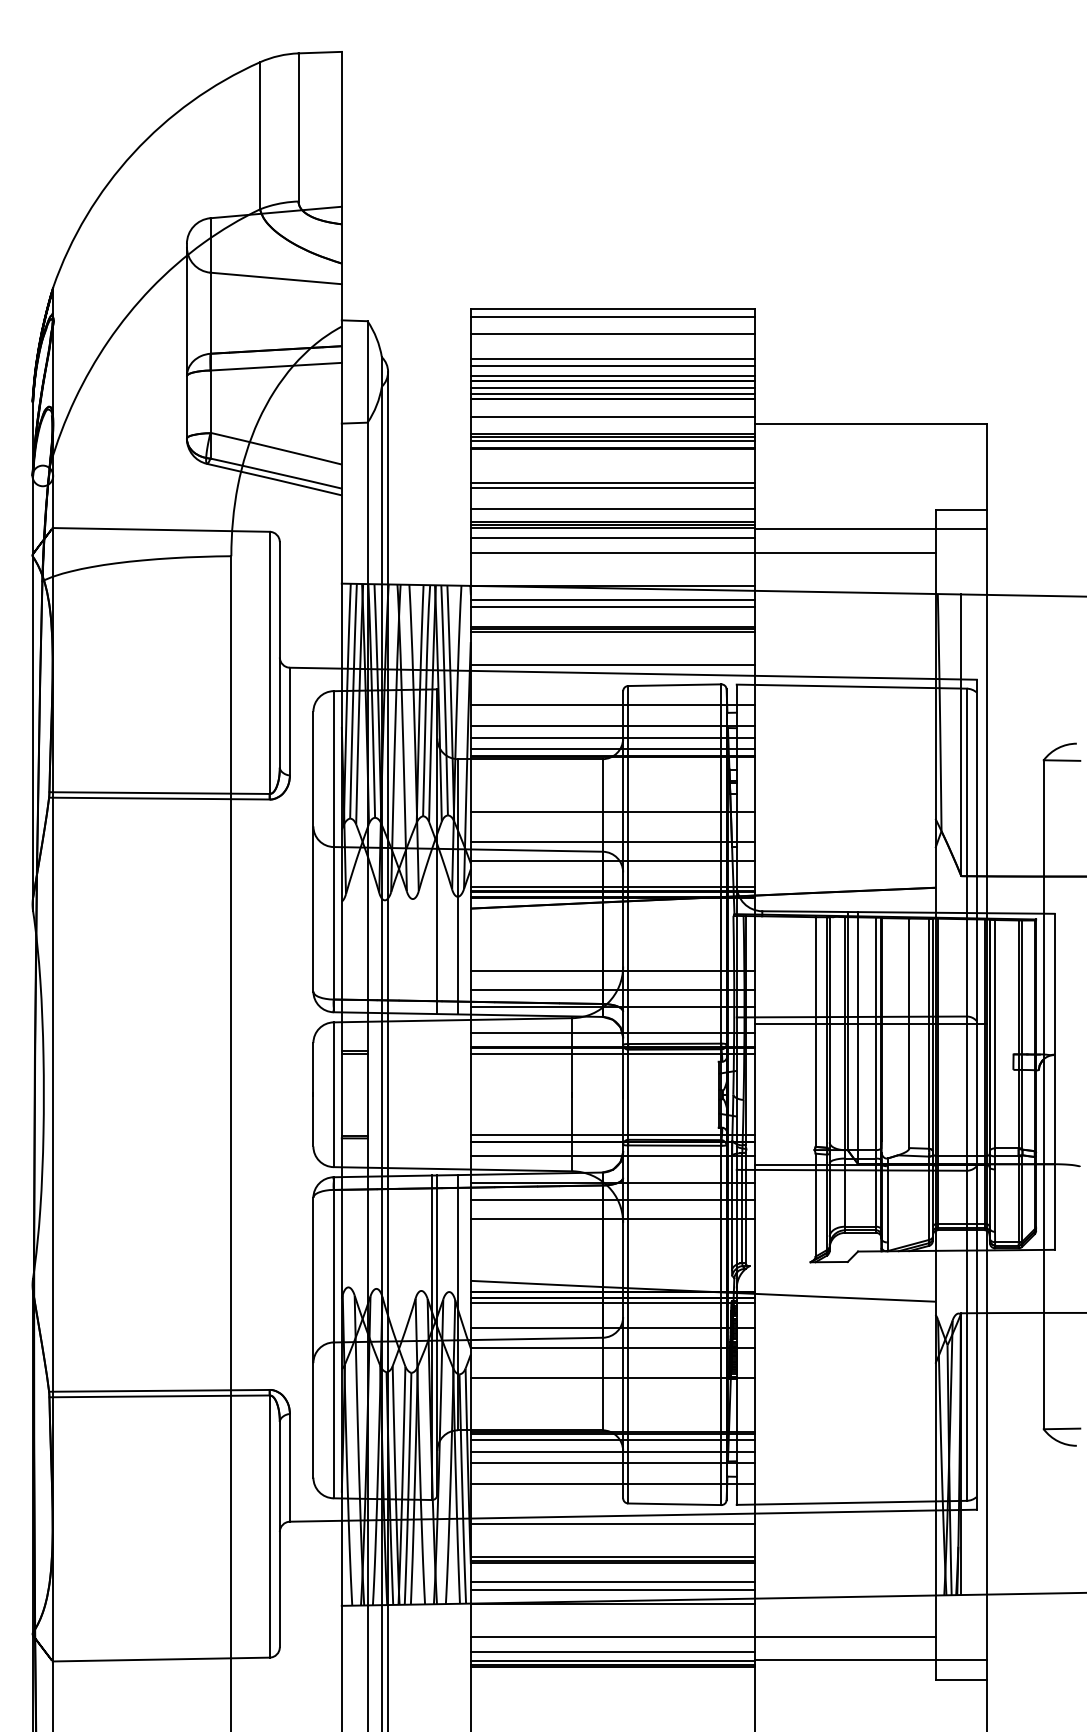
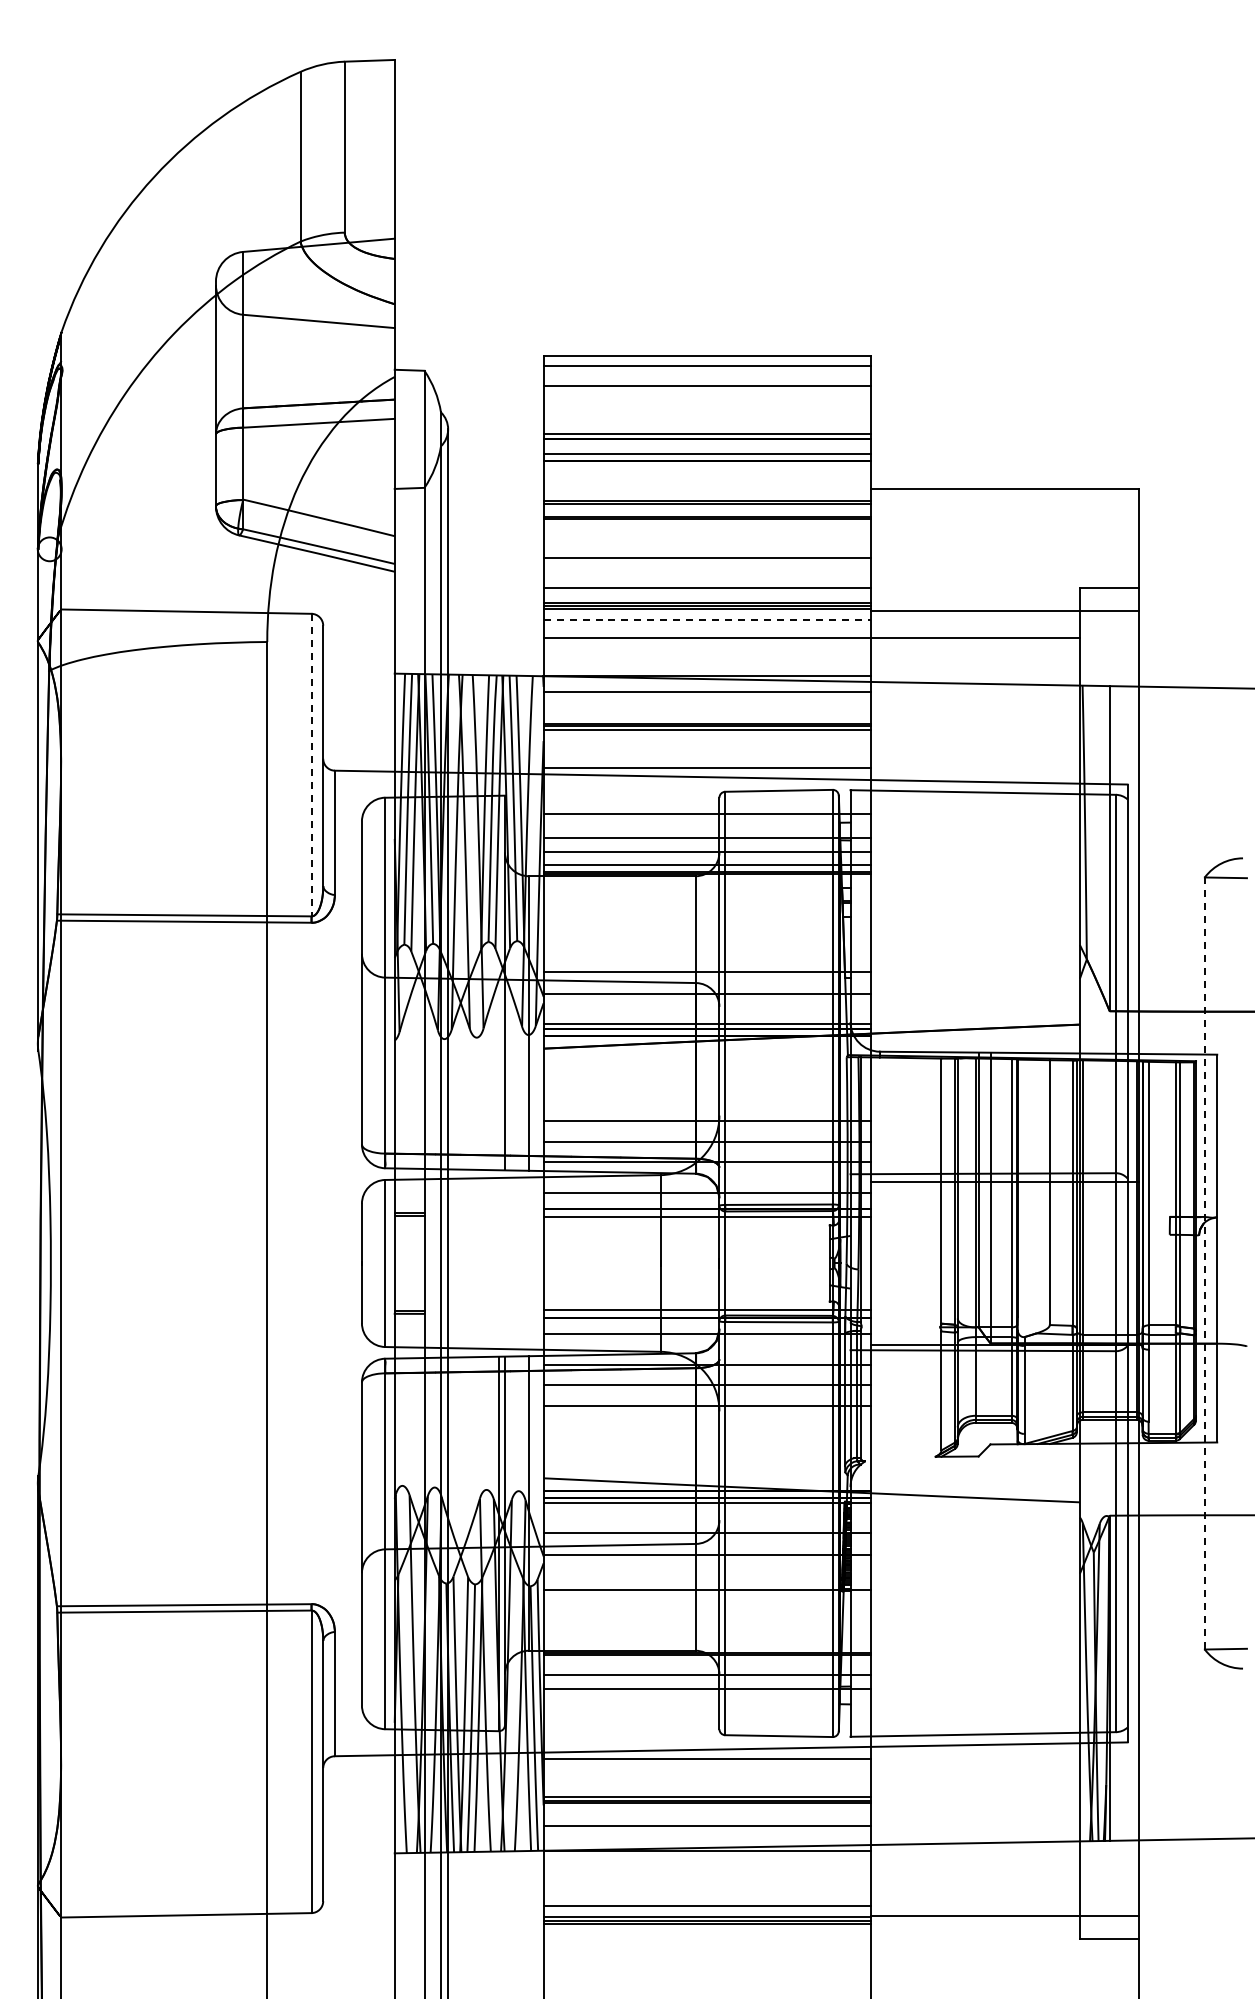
line: (612, 359) -> (707, 414), removed
line: (612, 366) -> (707, 422), removed
line: (612, 388) -> (707, 448), removed
line: (612, 417) -> (707, 481), removed
line: (612, 441) -> (707, 509), removed
line: (612, 488) -> (707, 563), removed
line: (612, 537) -> (707, 620), solid -> dashed
line: (612, 606) -> (707, 700), removed
line: (269, 663) -> (311, 765), solid -> dashed
line: (612, 812) -> (707, 937), removed
line: (1043, 1095) -> (1204, 1264), solid -> dashed
line: (612, 1440) -> (707, 1662), removed
line: (612, 1483) -> (707, 1712), removed
line: (612, 1589) -> (707, 1834), removed
line: (702, 1636) -> (811, 1888), removed

